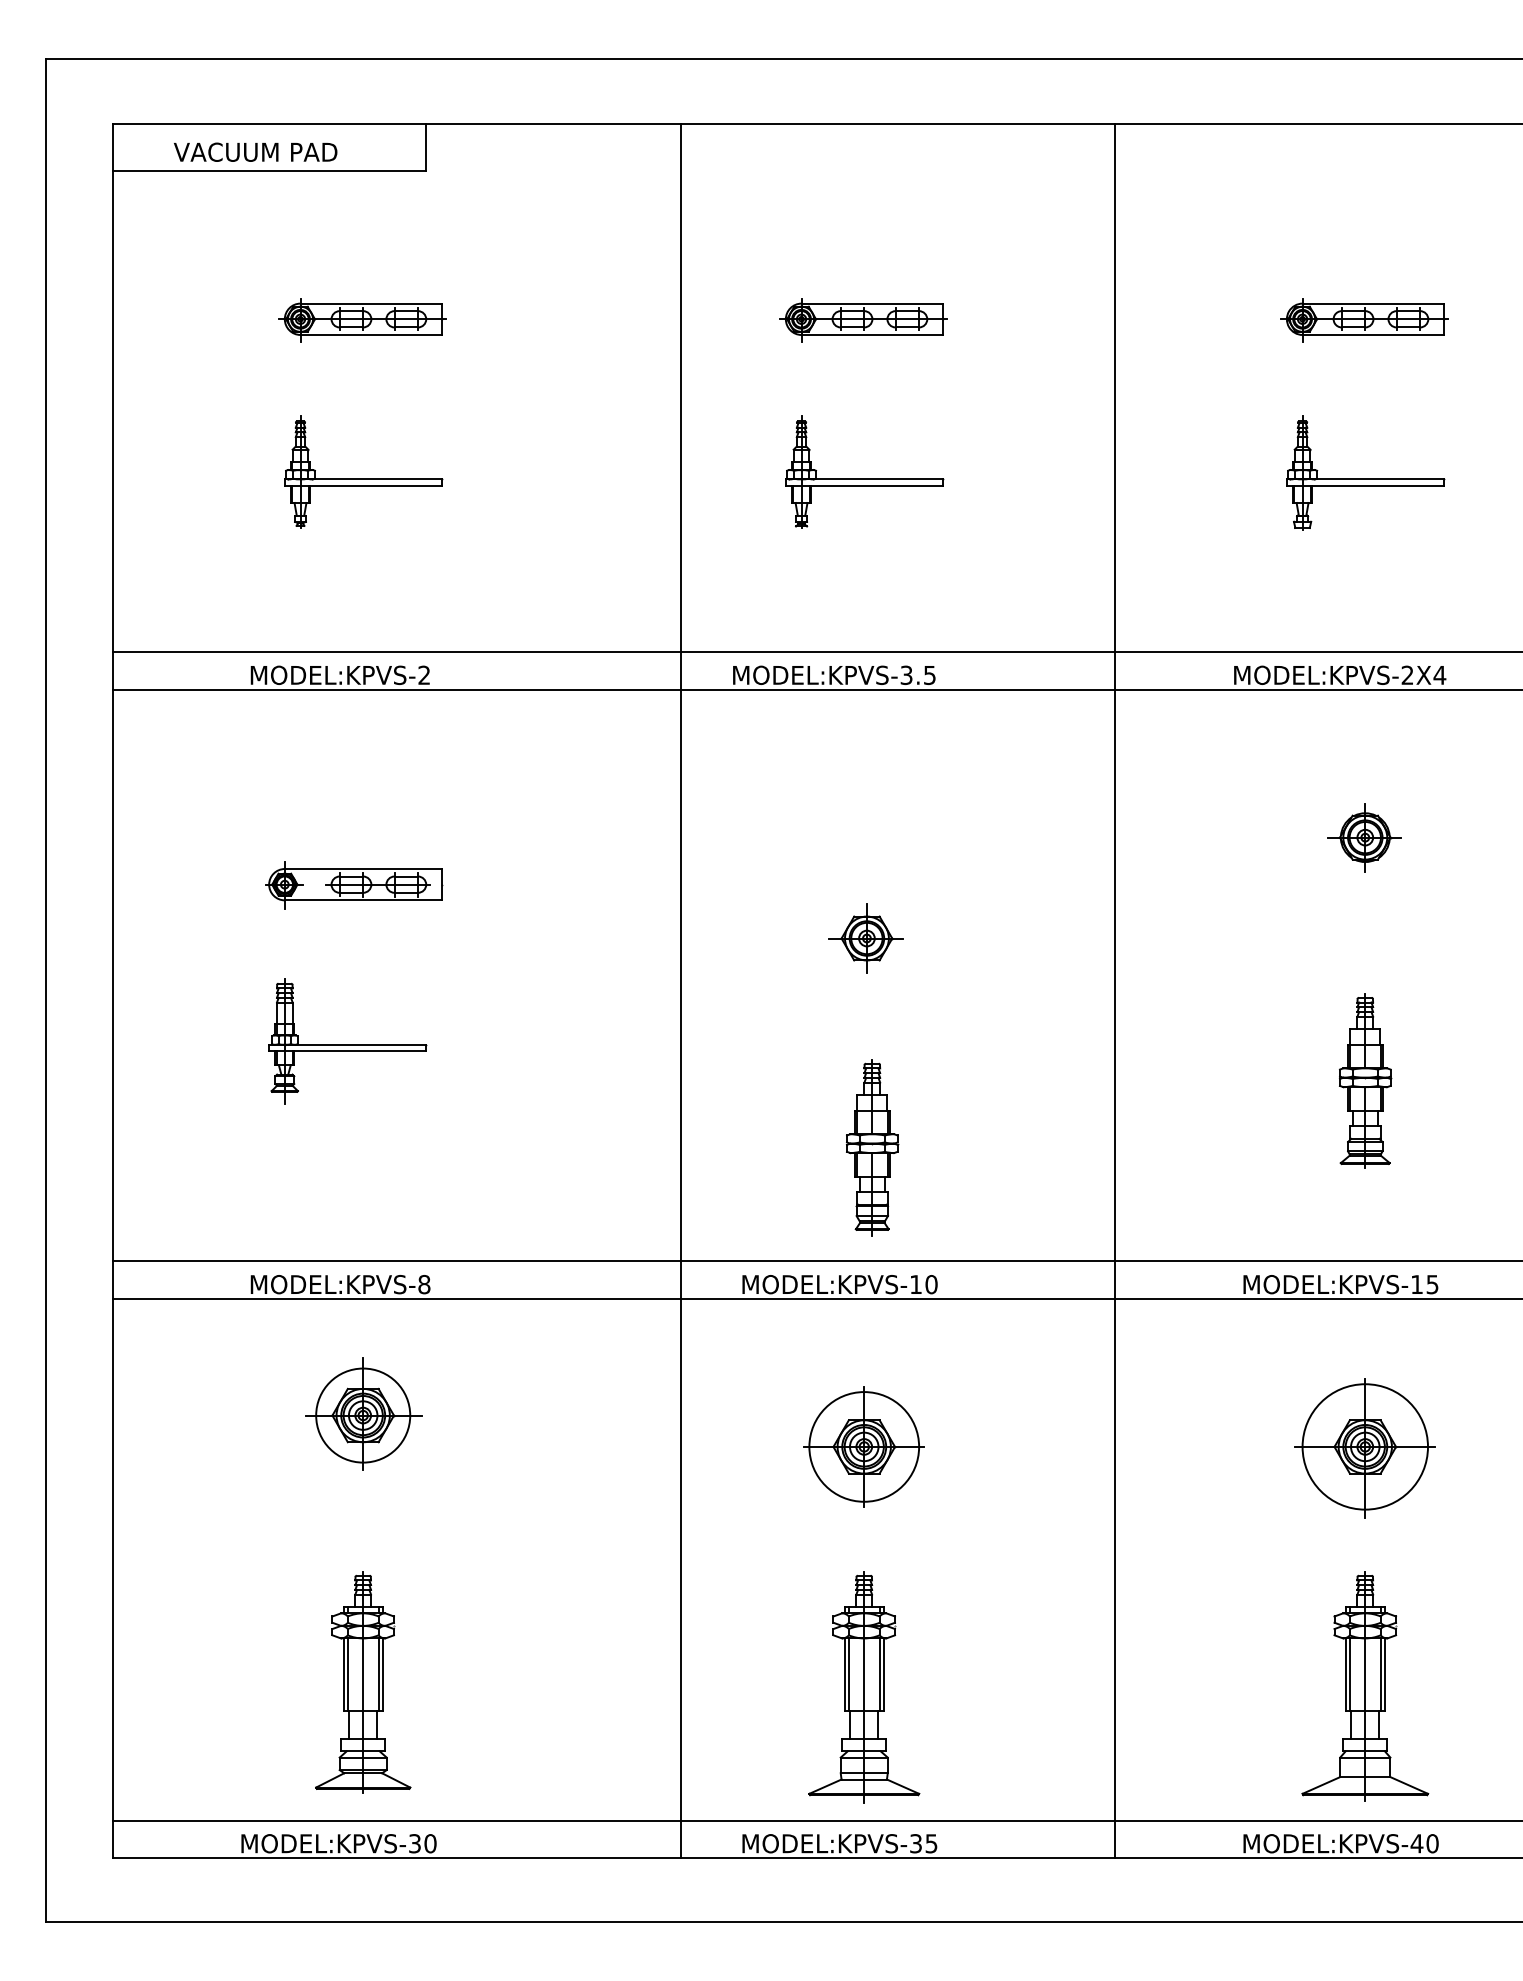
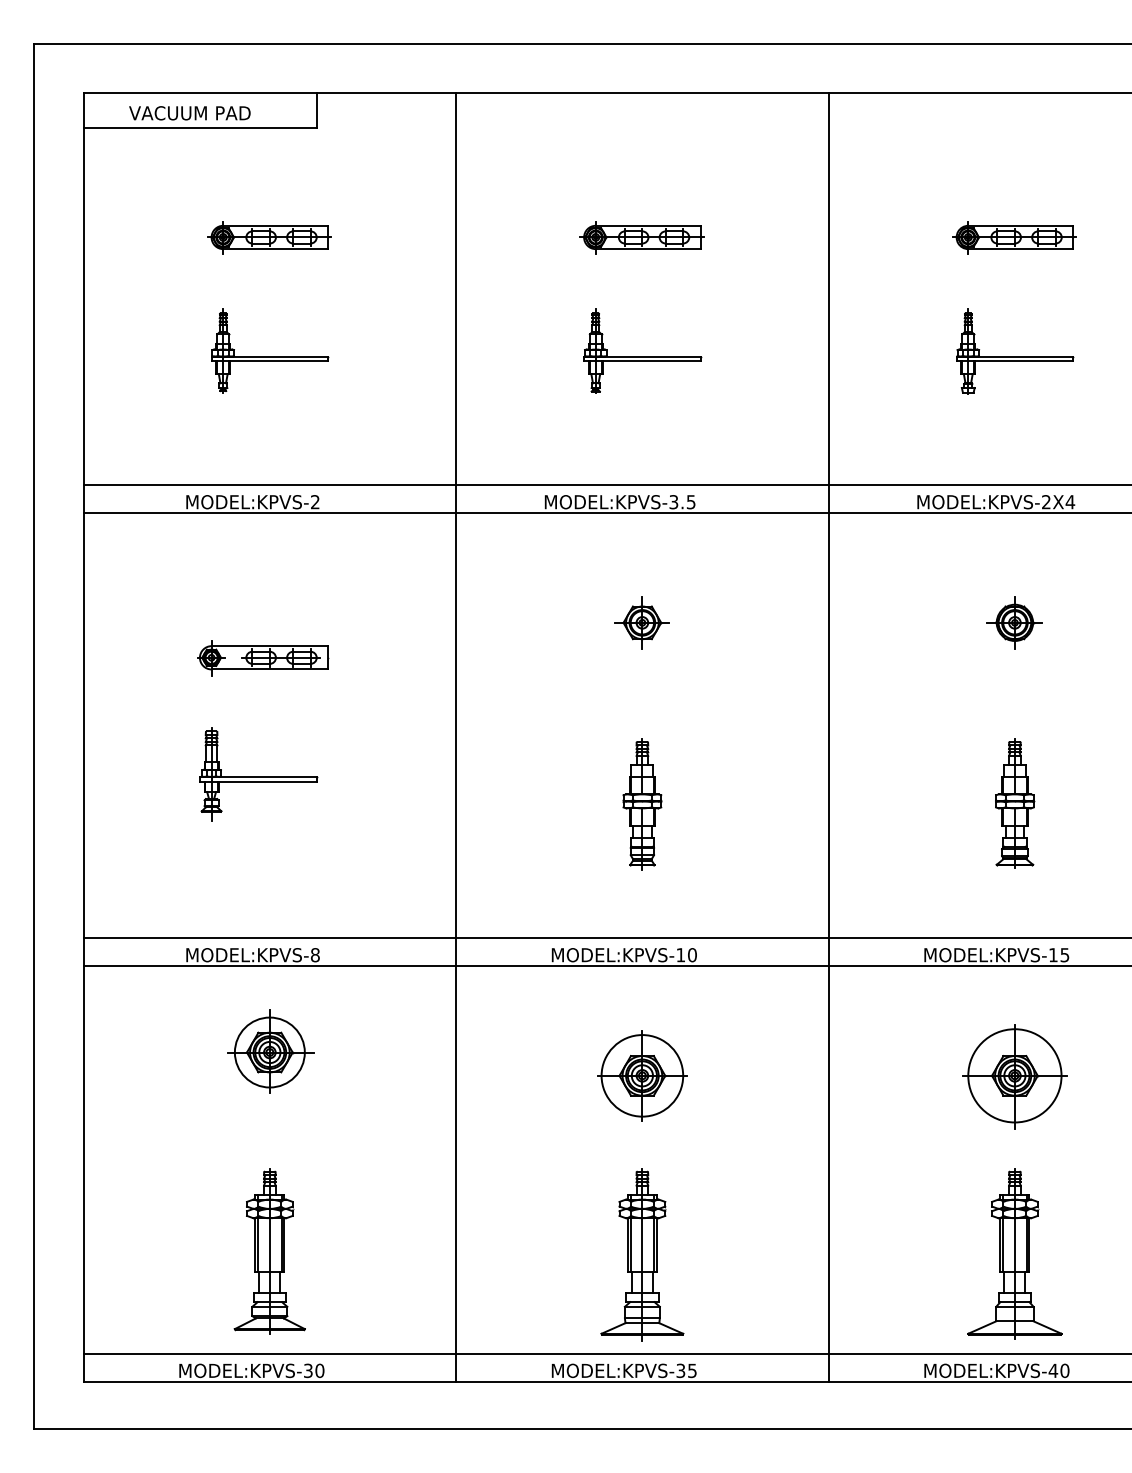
part: (865, 938) -> (641, 622), moved
line: (681, 990) -> (456, 736), moved
part: (872, 1147) -> (642, 804), moved

